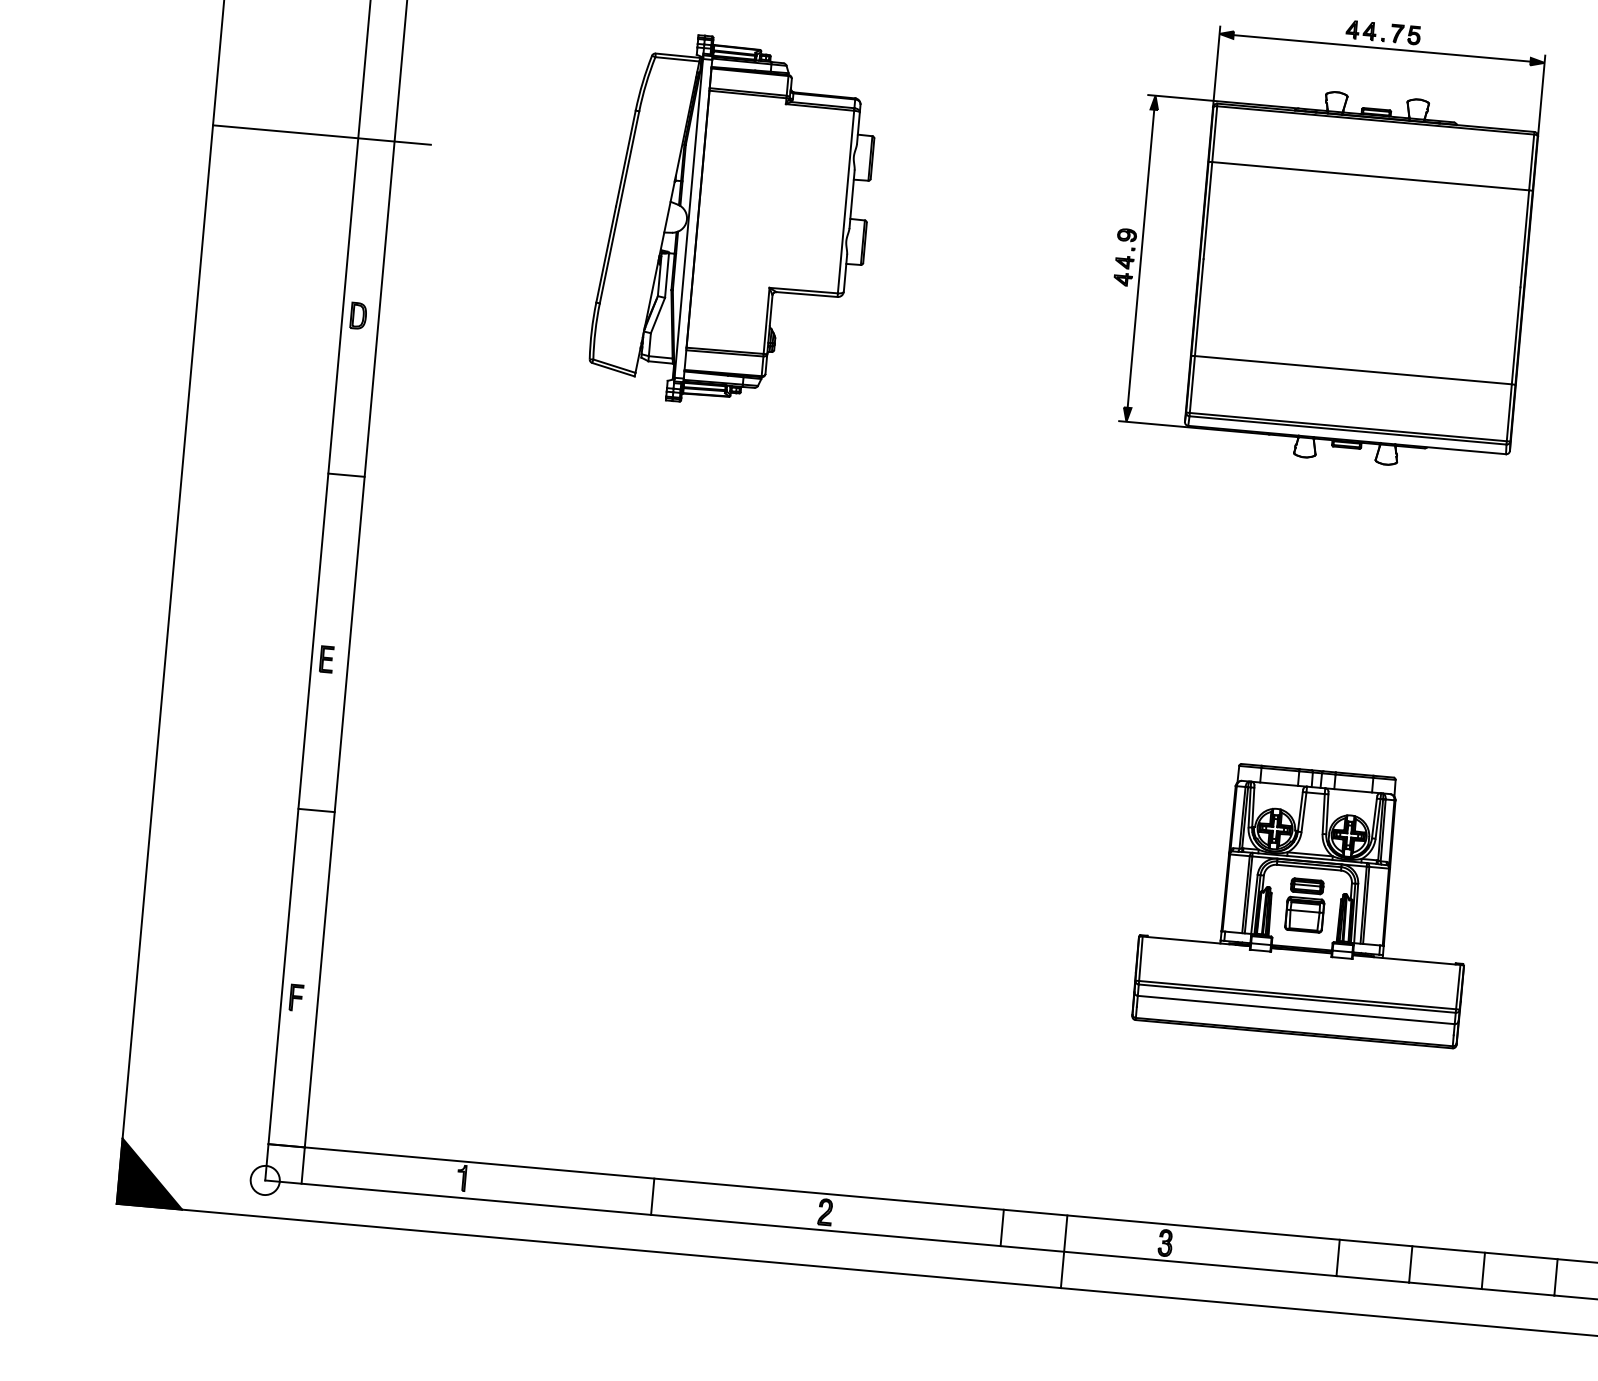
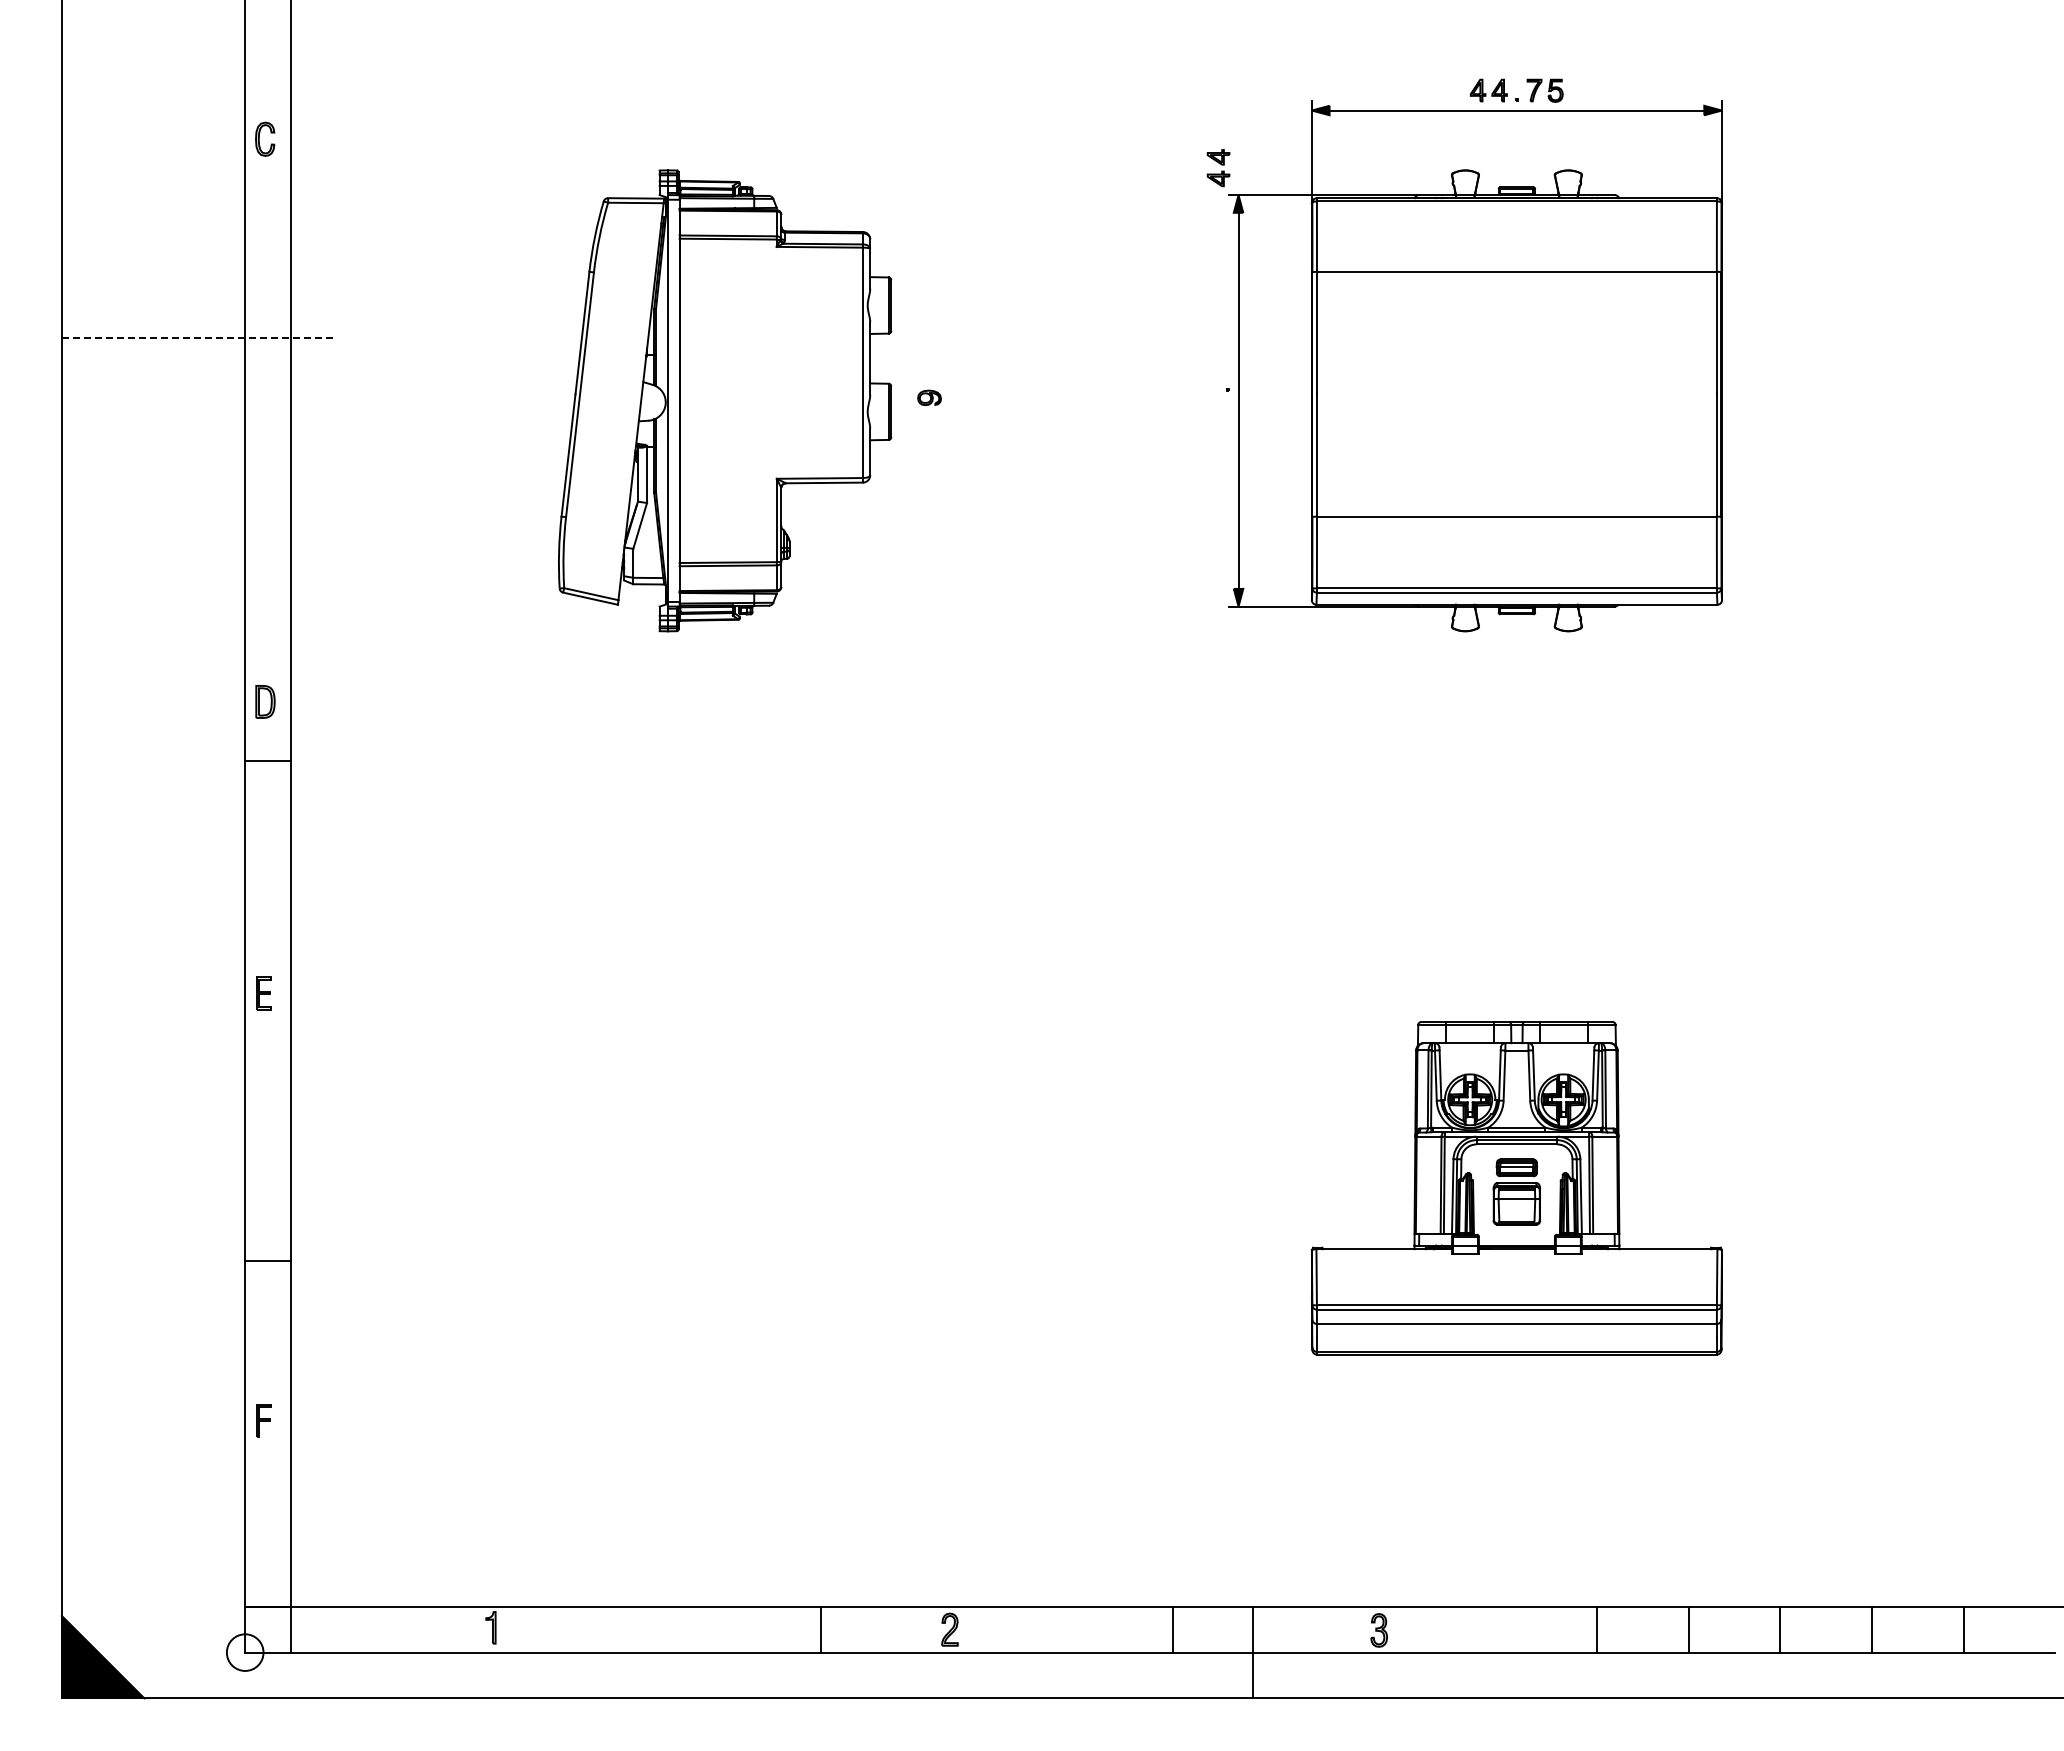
line: (322, 135) -> (199, 337), solid -> dashed
part: (1127, 234) -> (929, 397), moved
part: (1123, 271) -> (1218, 168), moved
part: (358, 315) -> (265, 701), moved
line: (316, 810) -> (268, 1260), moved
line: (653, 1196) -> (821, 1629), moved

